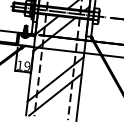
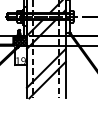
hatch: (26, 40) -> (20, 41), added

